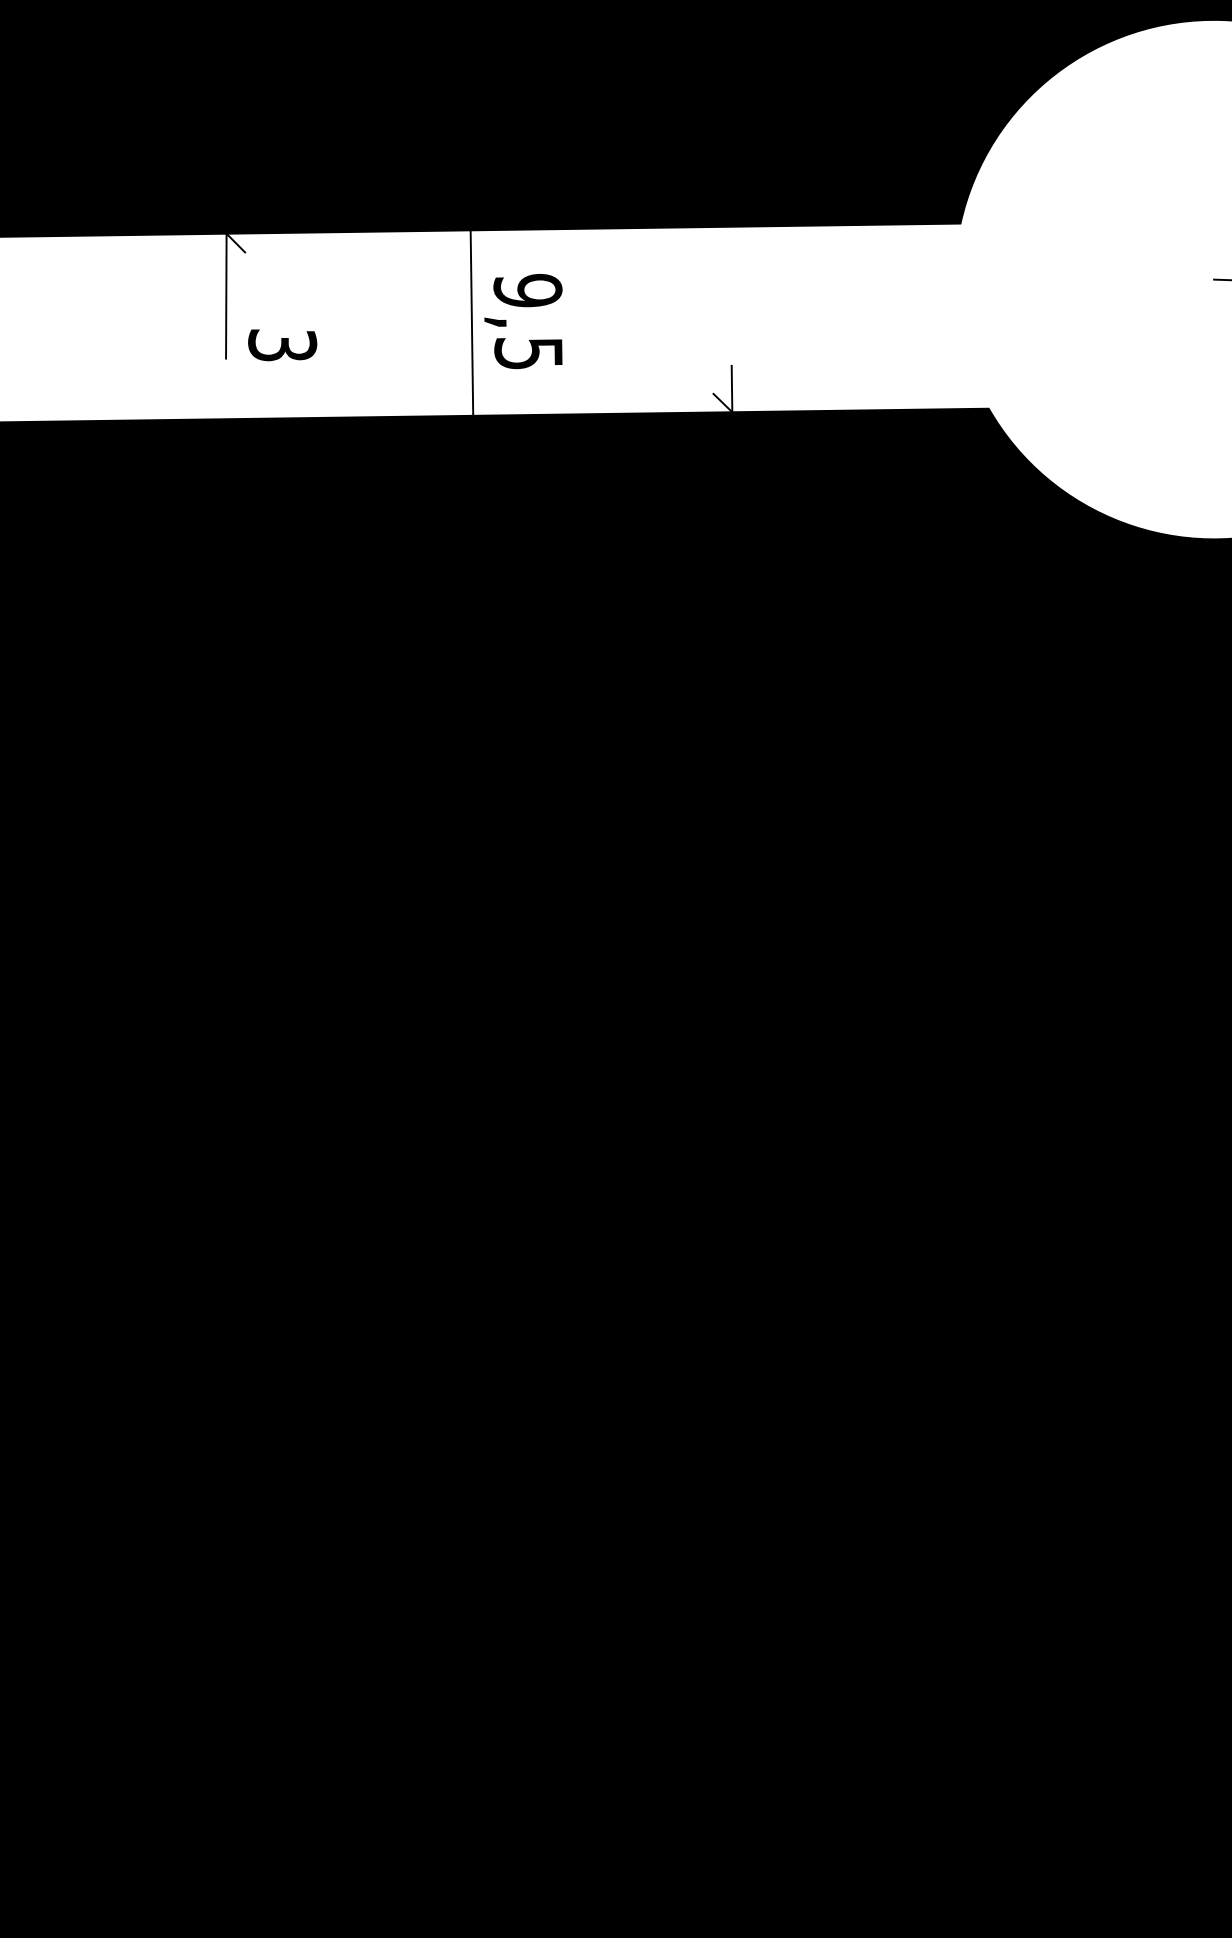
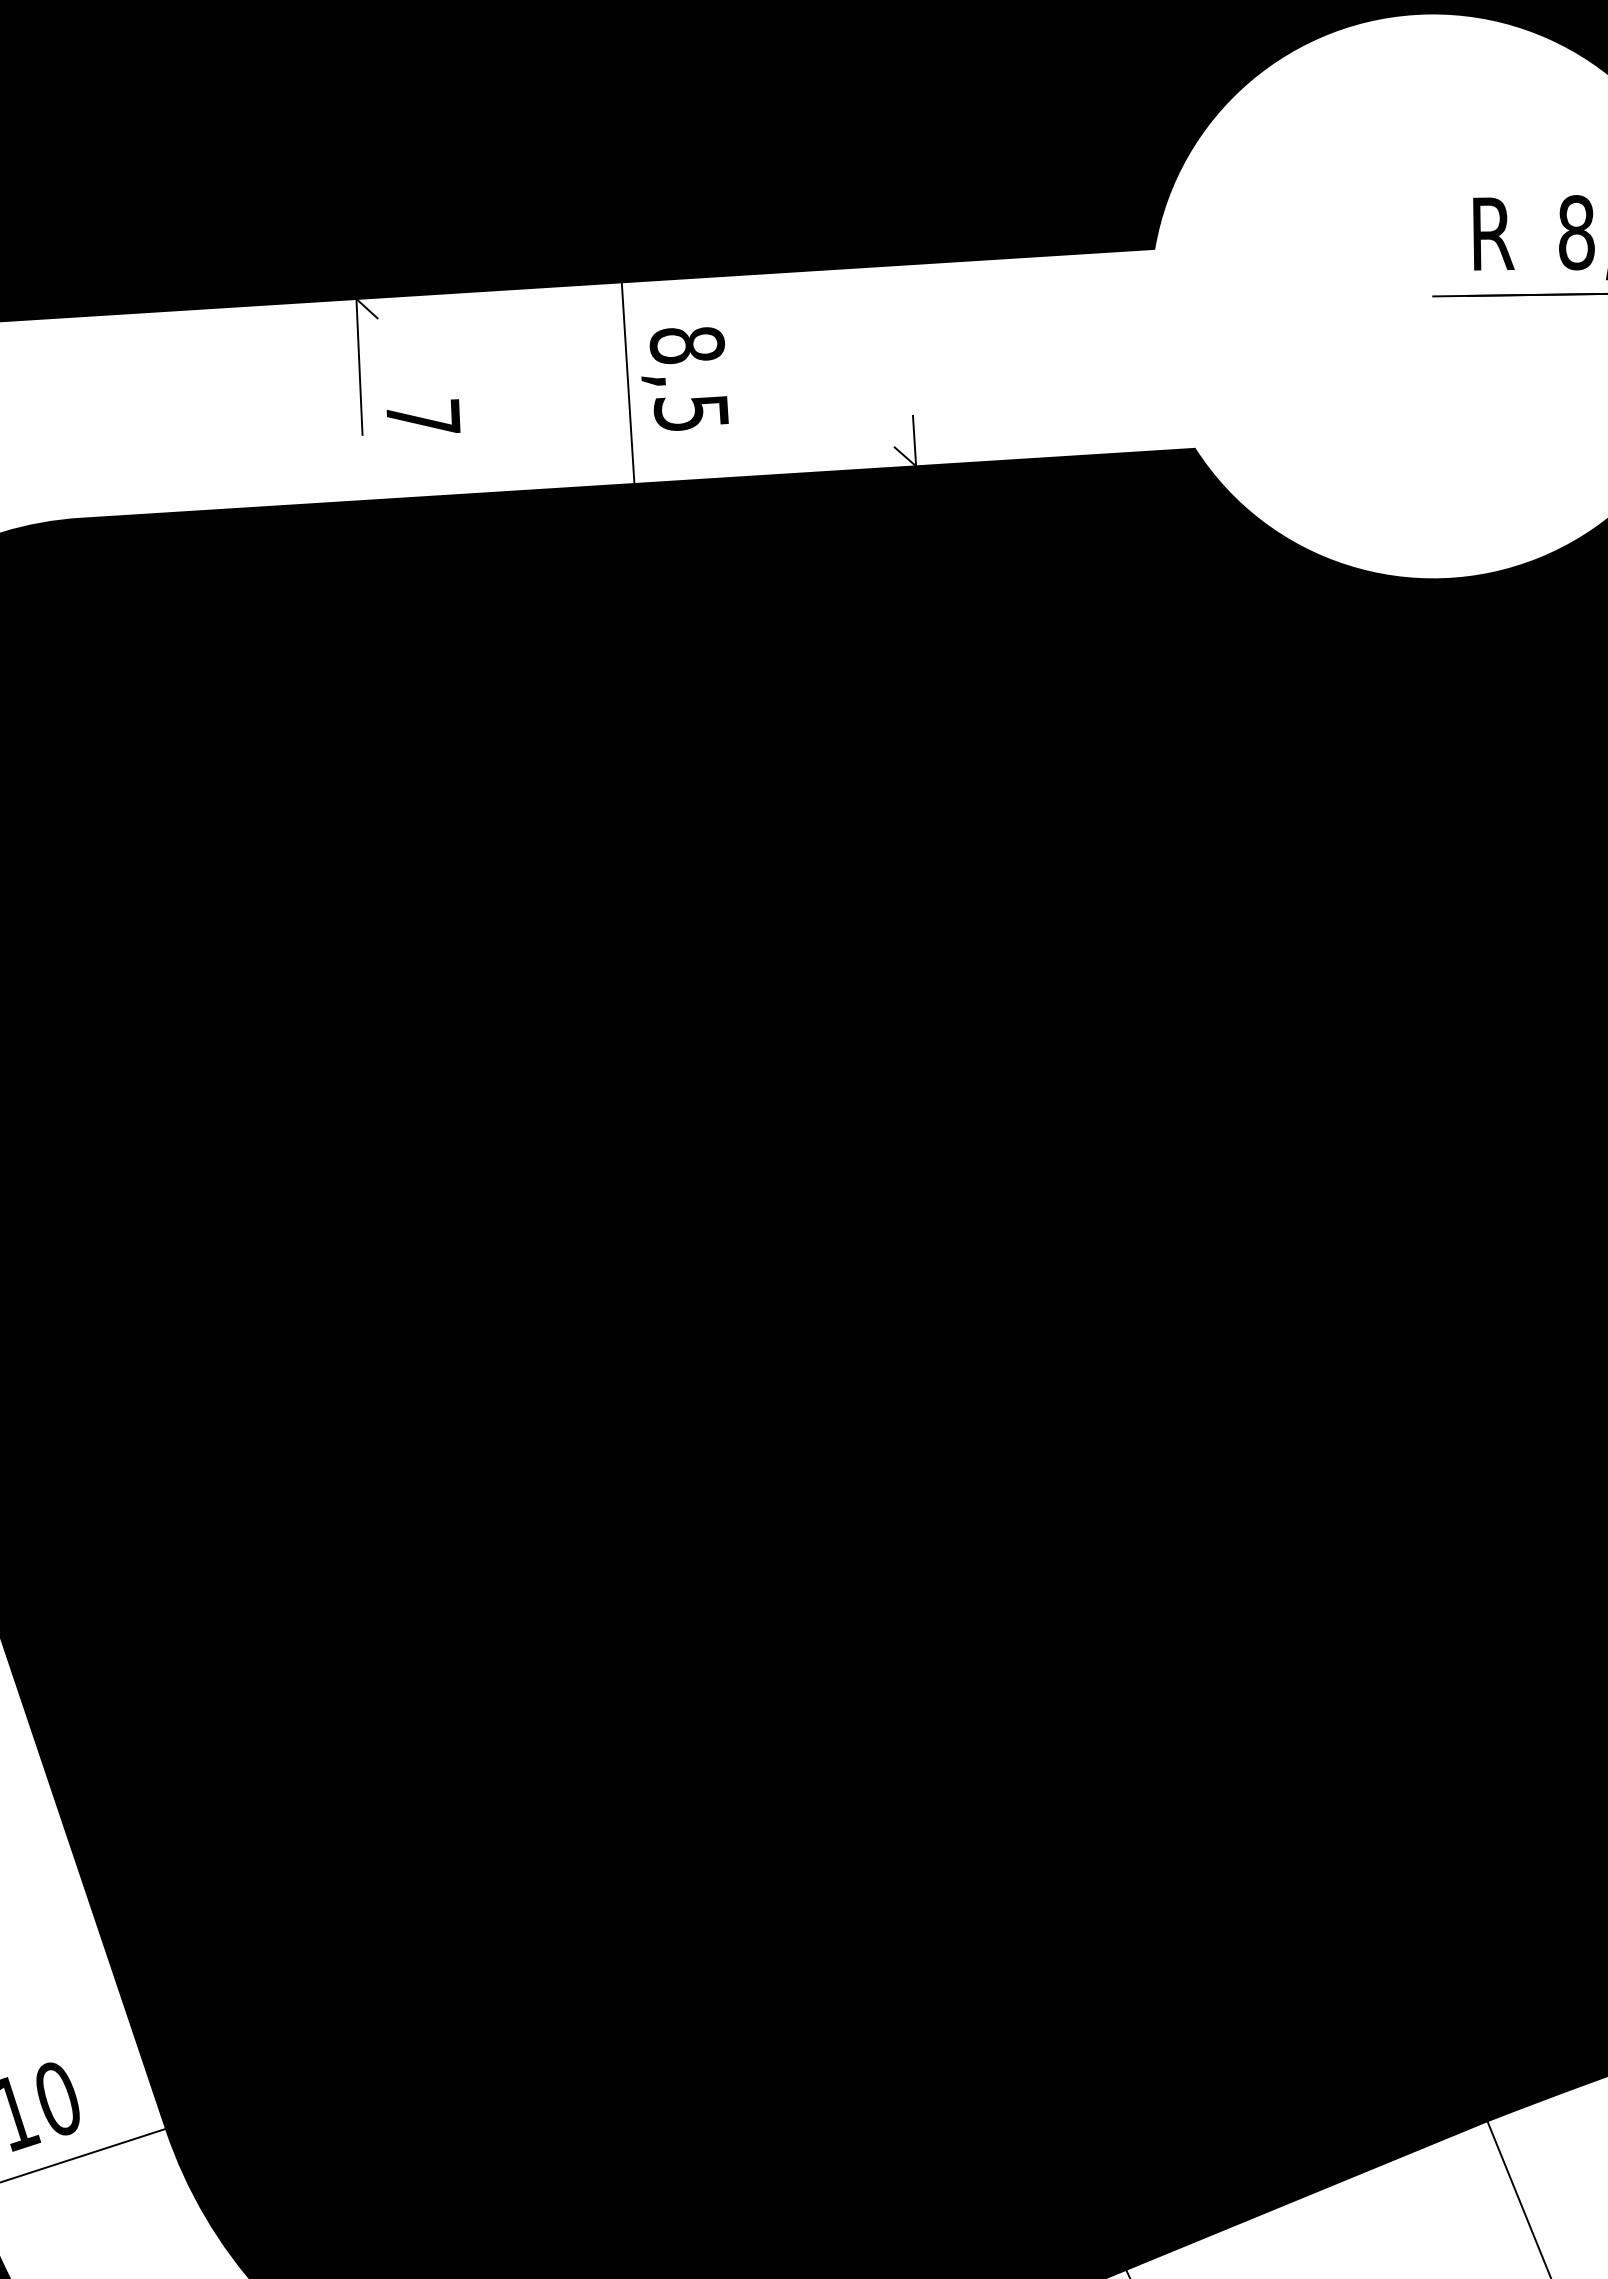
text: (528, 291) -> (687, 345), 9,5 -> 8,5
text: (281, 345) -> (422, 417), 3 -> 7

